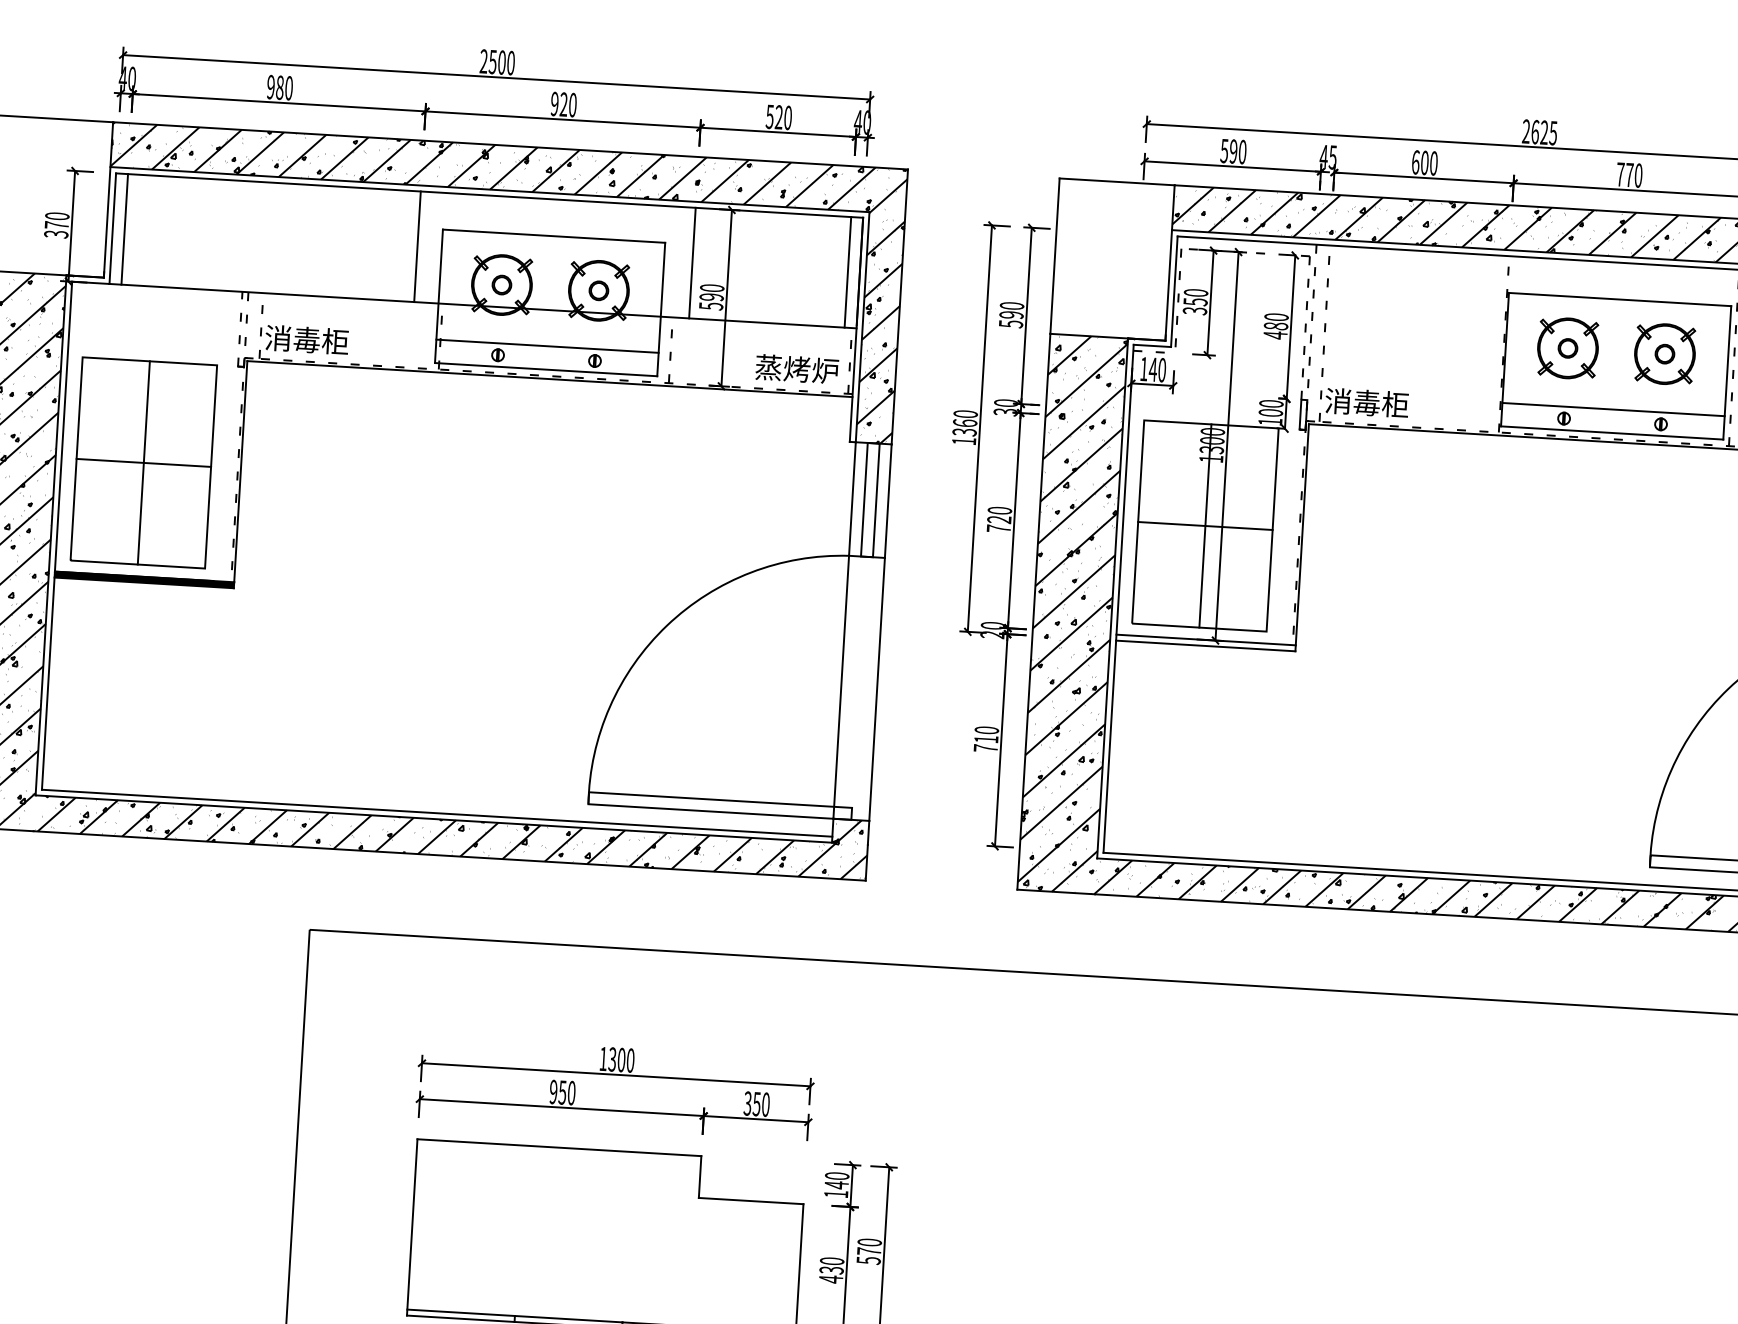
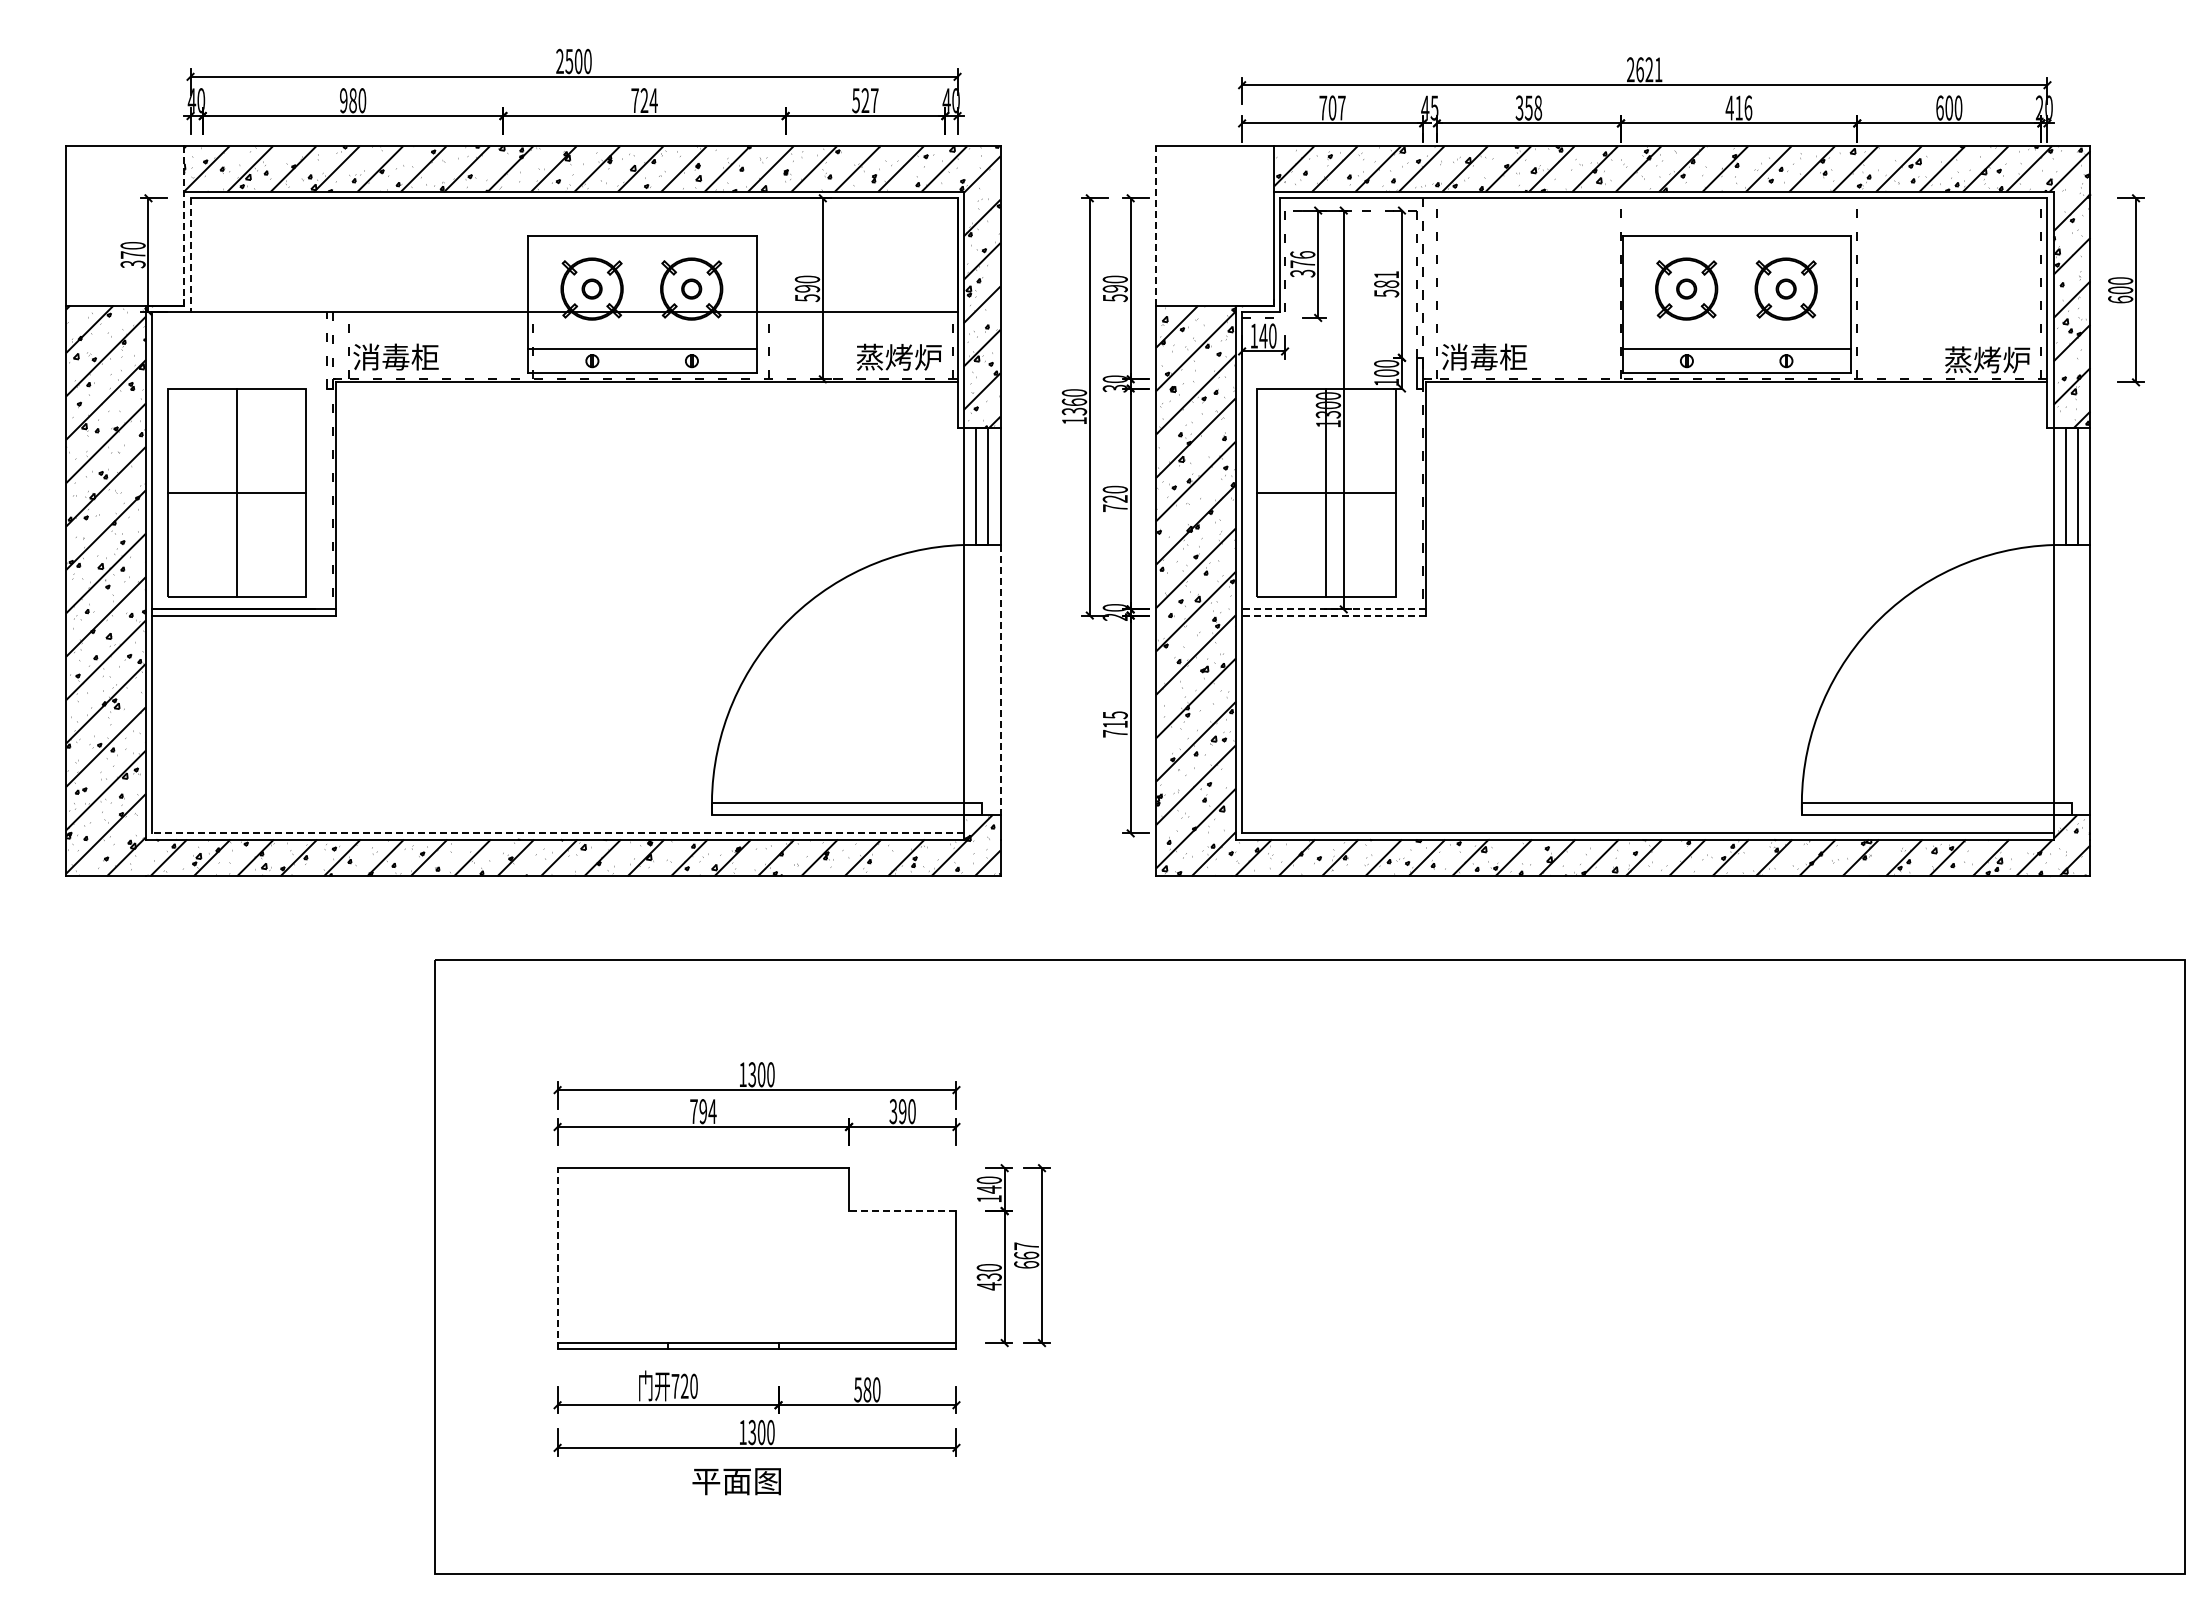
text: (563, 104) -> (644, 100), 920 -> 724
text: (787, 117) -> (874, 100), 520 -> 527
text: (1553, 132) -> (1658, 69), 2625 -> 2621
text: (1233, 151) -> (1332, 107), 590 -> 707
text: (1424, 162) -> (1528, 107), 600 -> 358
text: (1629, 174) -> (1738, 107), 770 -> 416
line: (108, 199) -> (184, 225), solid -> dashed
line: (124, 228) -> (202, 254), removed
line: (112, 229) -> (190, 255), solid -> dashed
line: (417, 246) -> (503, 254), removed
line: (1055, 255) -> (1156, 225), solid -> dashed
line: (692, 262) -> (785, 254), removed
line: (848, 271) -> (945, 254), removed
text: (1195, 297) -> (1302, 259), 350 -> 376
text: (1275, 326) -> (1386, 284), 480 -> 581
fill: (144, 579) -> (244, 612), removed
line: (1205, 640) -> (1333, 609), solid -> dashed
line: (1205, 645) -> (1333, 615), solid -> dashed
line: (877, 688) -> (1000, 679), solid -> dashed
text: (986, 730) -> (1114, 715), 710 -> 715
line: (436, 813) -> (557, 833), solid -> dashed
text: (562, 1092) -> (703, 1111), 950 -> 794
text: (756, 1104) -> (902, 1111), 350 -> 390
line: (750, 1201) -> (902, 1211), solid -> dashed
line: (412, 1227) -> (557, 1258), solid -> dashed
text: (869, 1251) -> (1026, 1255), 570 -> 667

